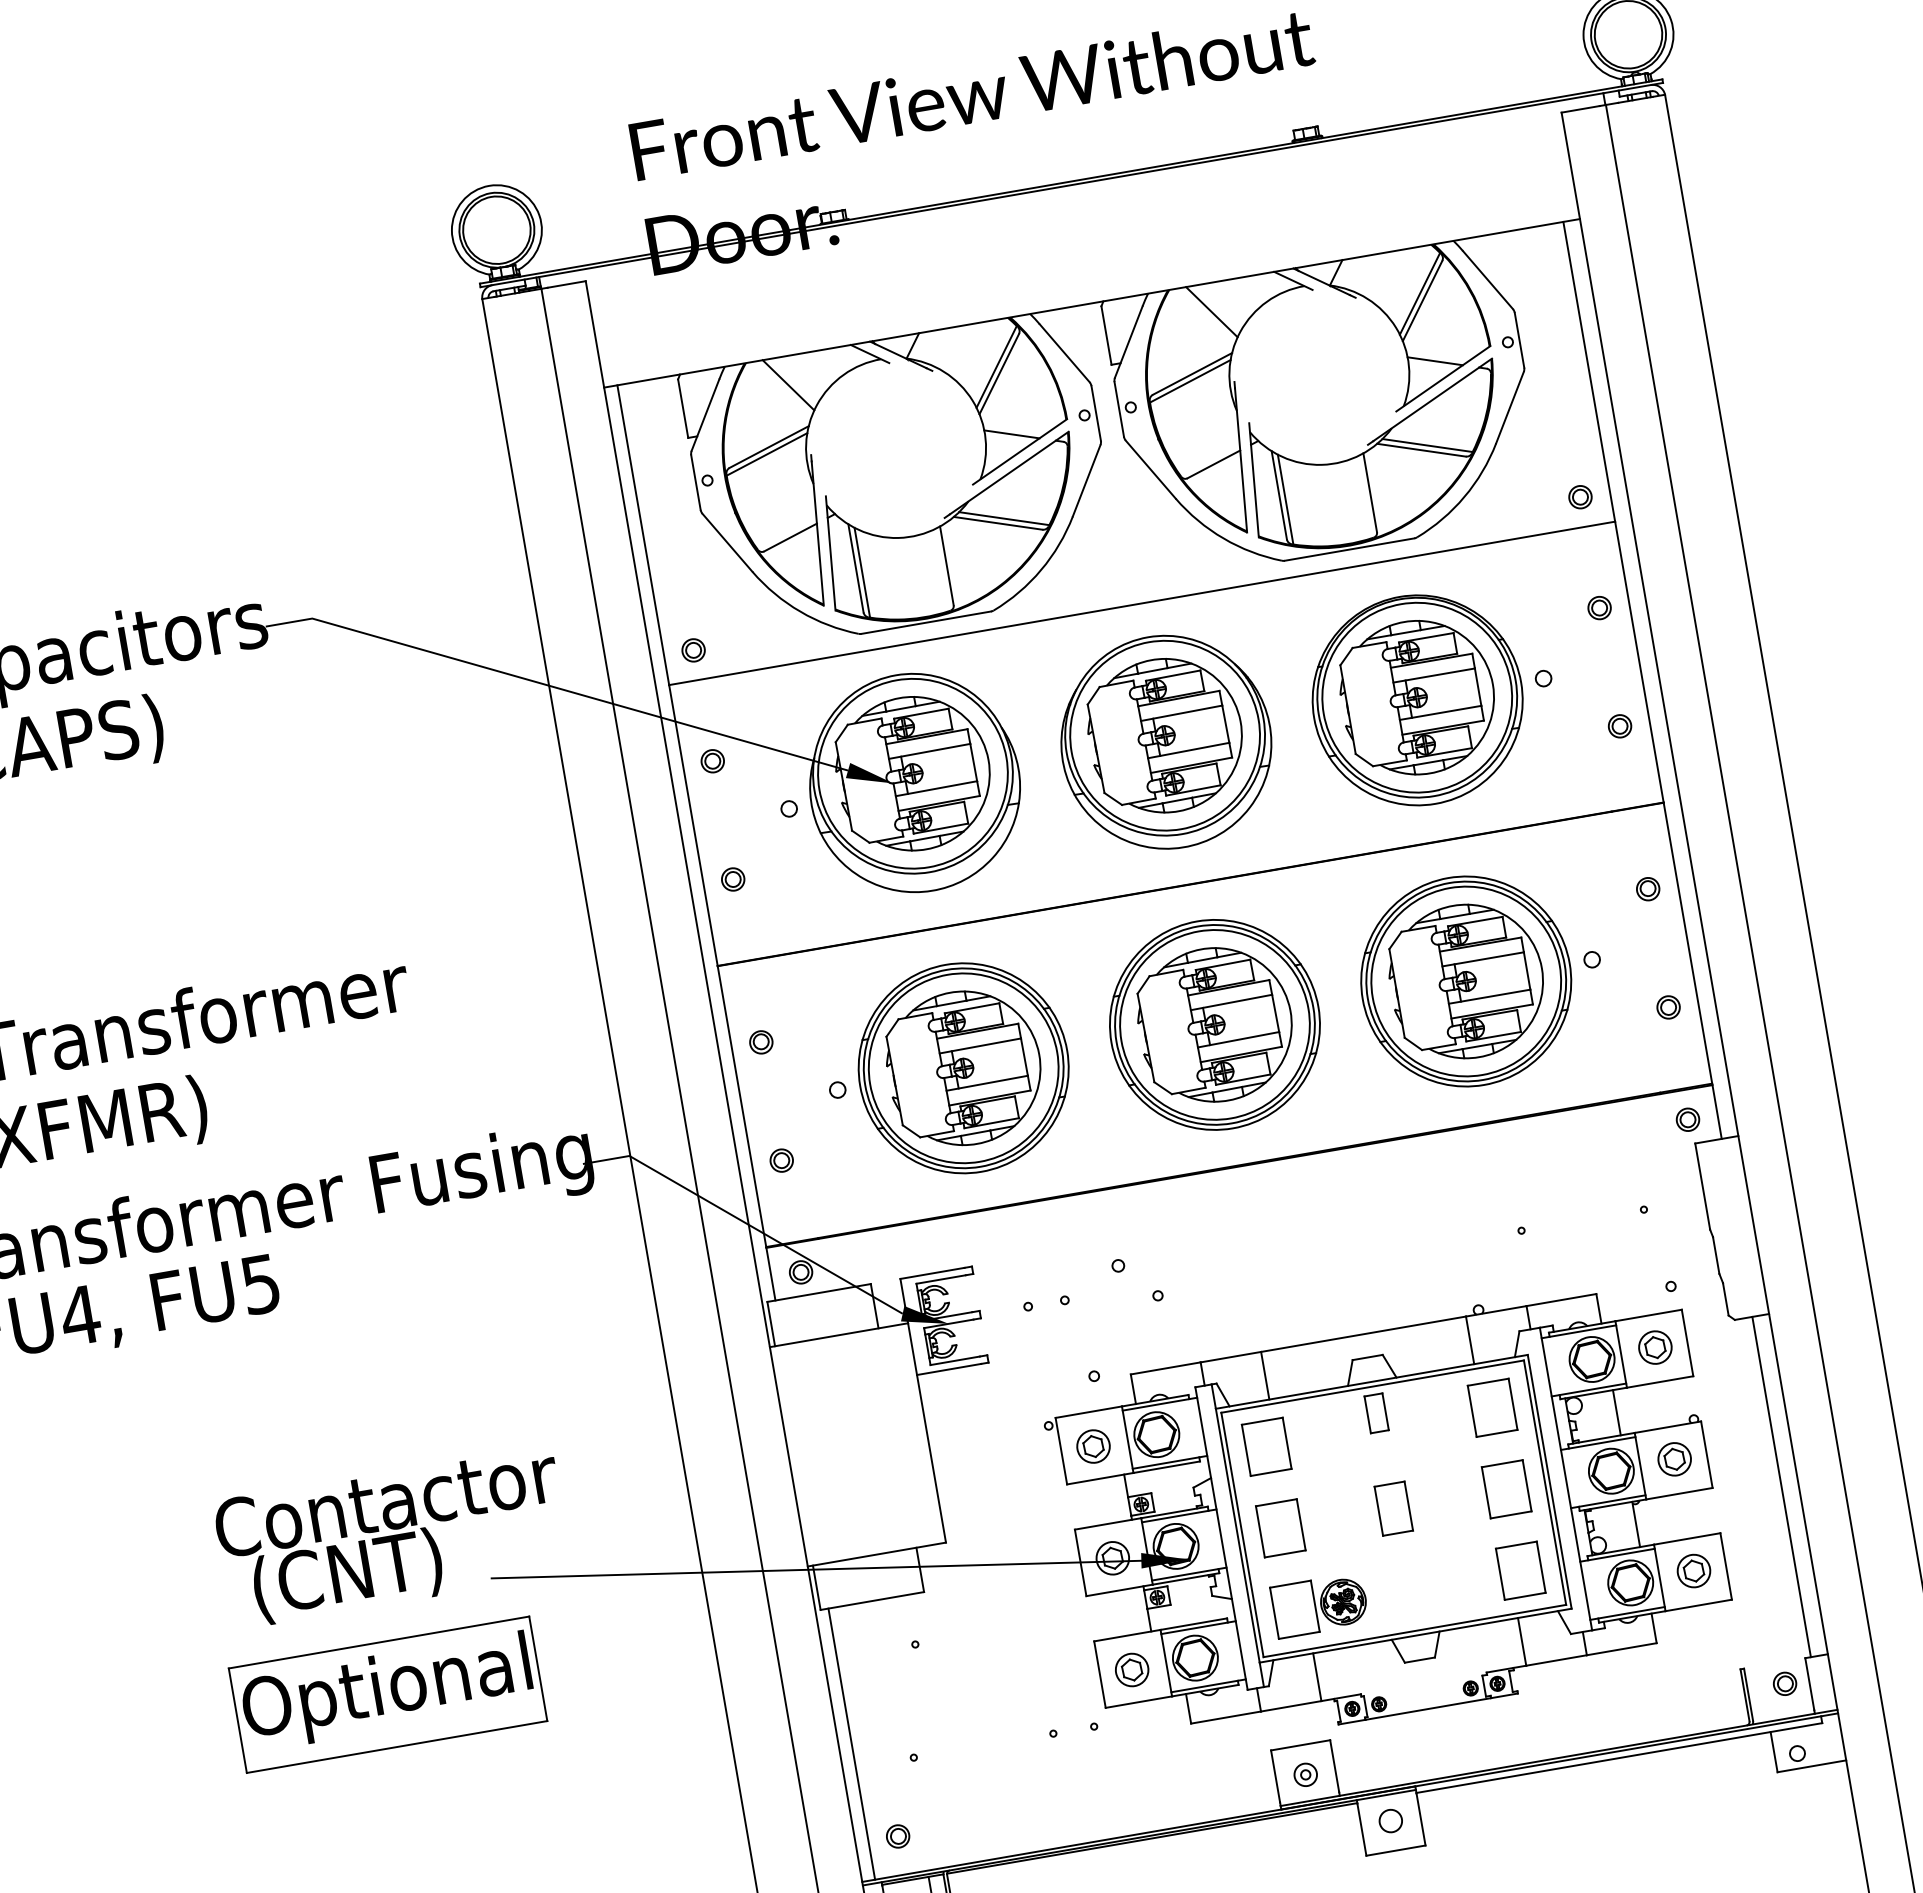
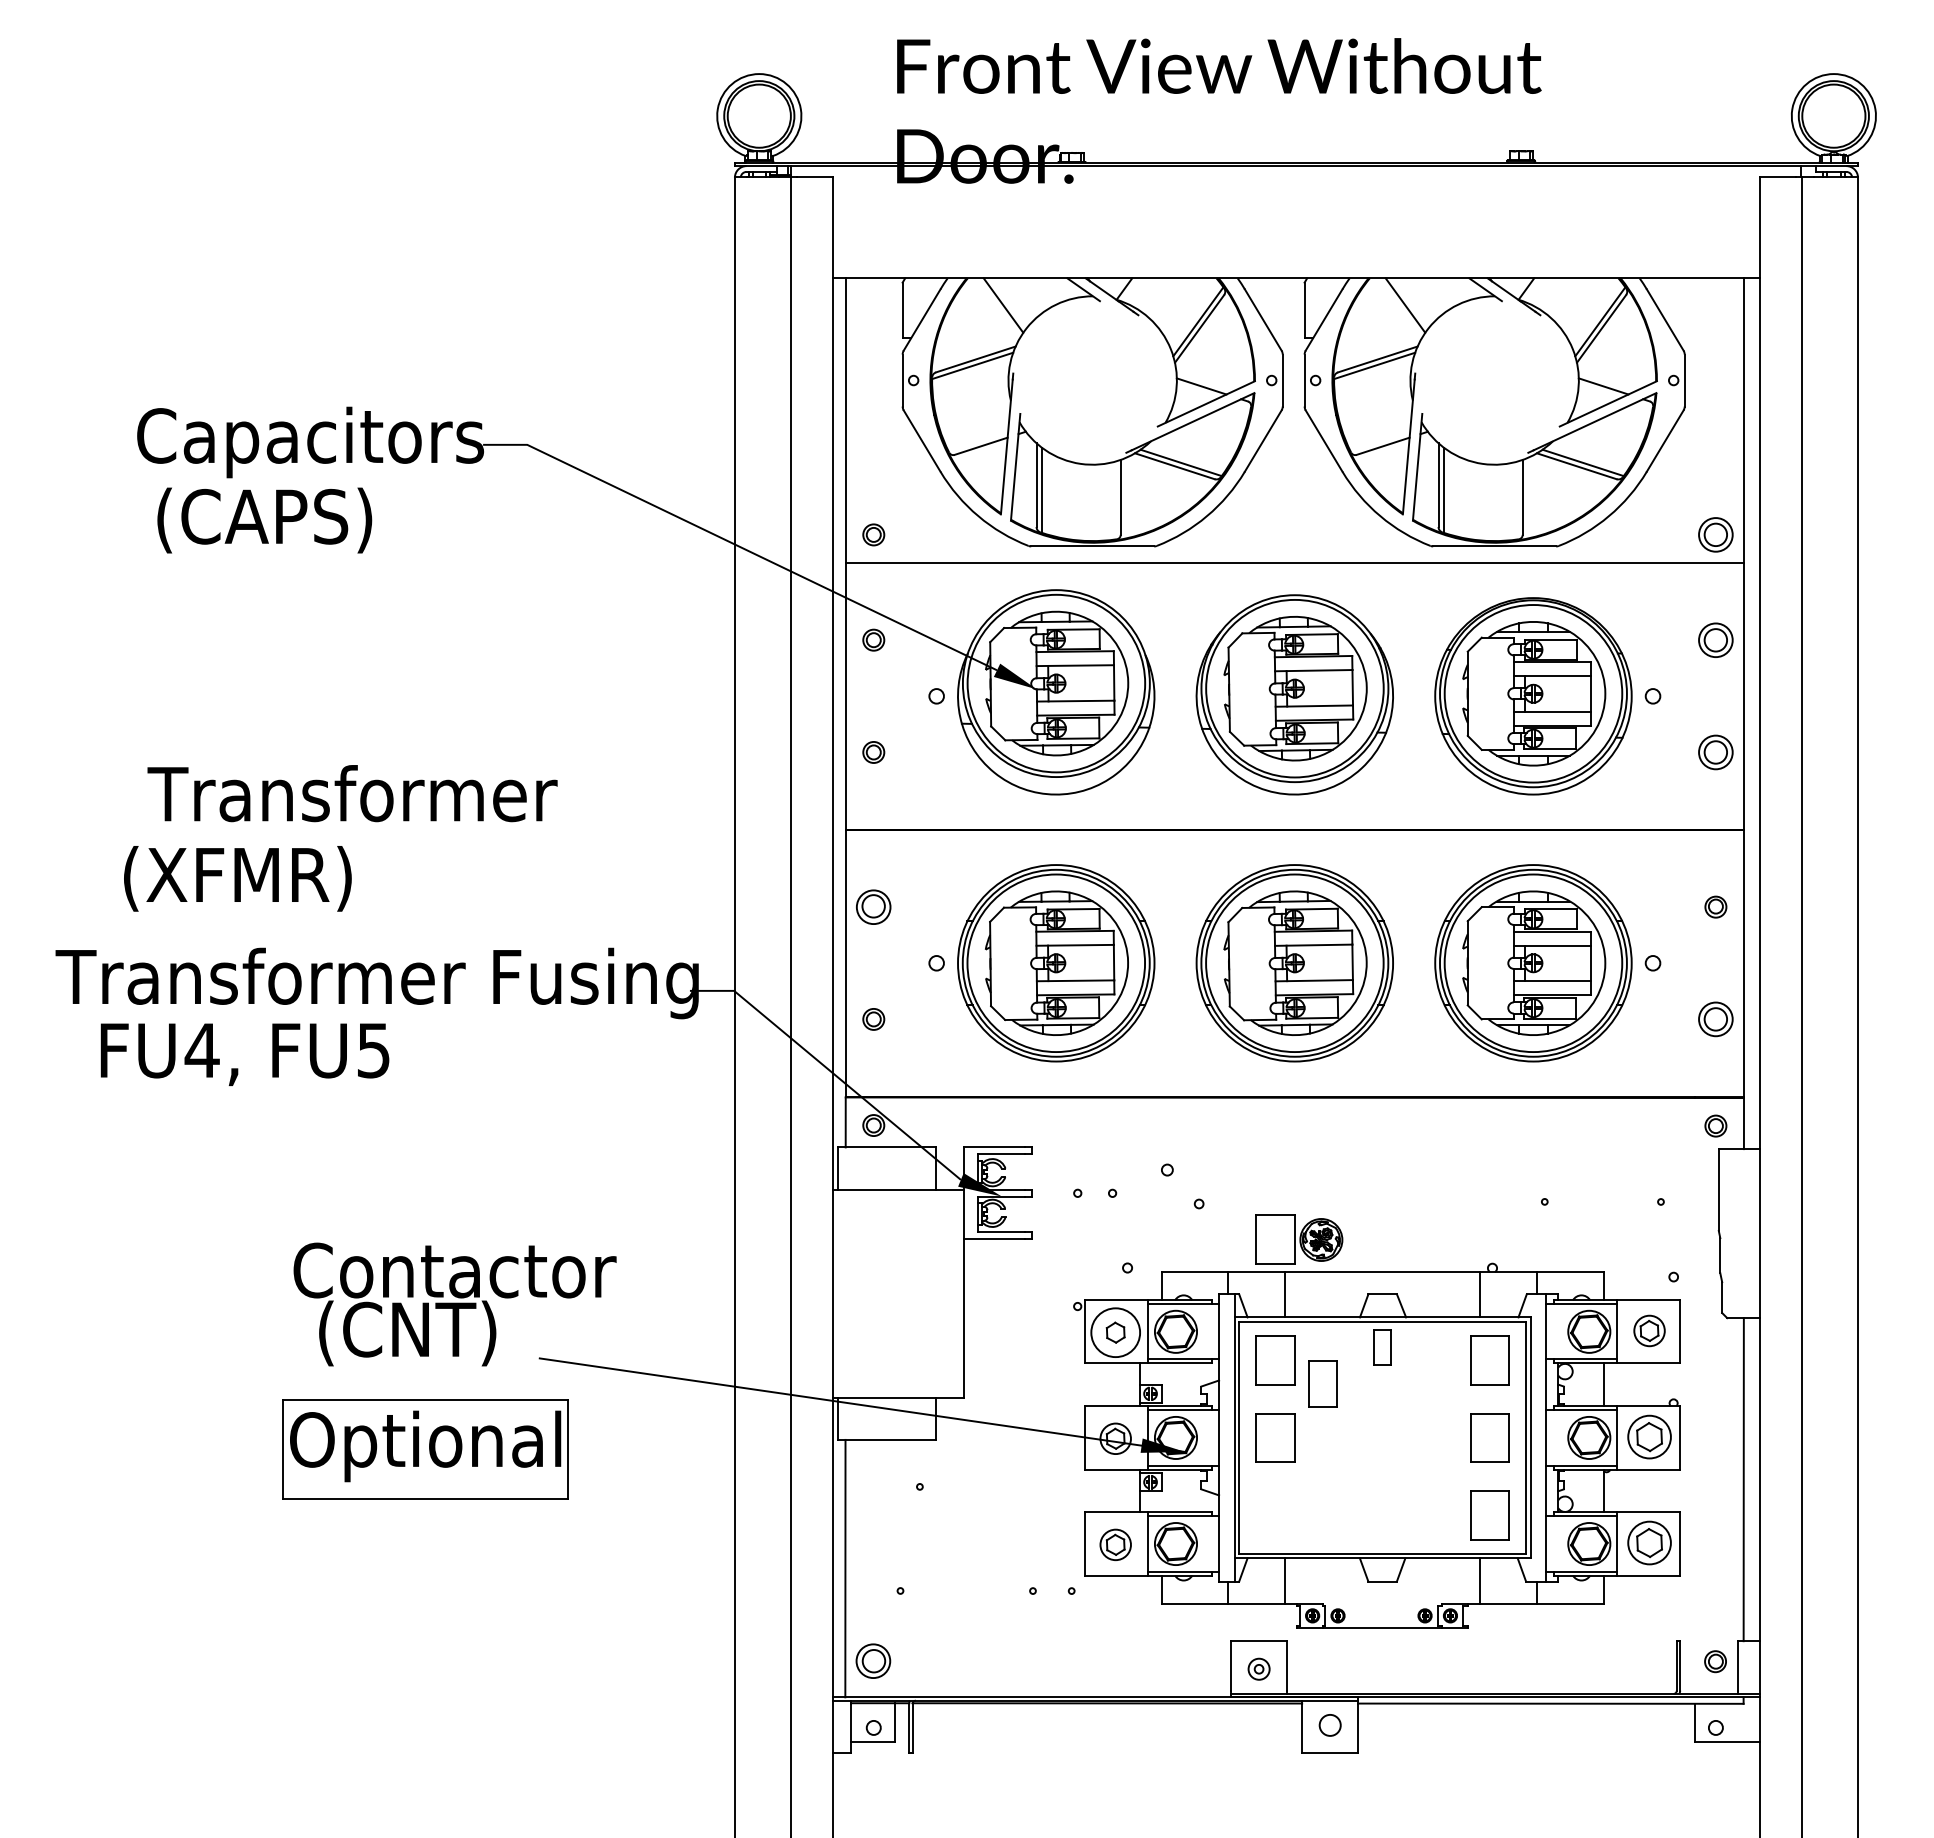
part: (1579, 496) -> (1715, 534), size x1.6
part: (1599, 607) -> (1715, 639), size x1.6
part: (1619, 726) -> (1715, 752), size x1.6
part: (1668, 1007) -> (1715, 1019), size x1.6
part: (760, 1041) -> (873, 906), size x1.6
circle: (1093, 1446) -> (1115, 1332), size x1.6
part: (1674, 1458) -> (1649, 1436), size x1.4
part: (1393, 1508) -> (1322, 1383), moved
part: (1693, 1571) -> (1649, 1543), size x1.4
part: (1320, 1605) -> (1299, 1239), moved
part: (898, 1835) -> (873, 1660), size x1.6

